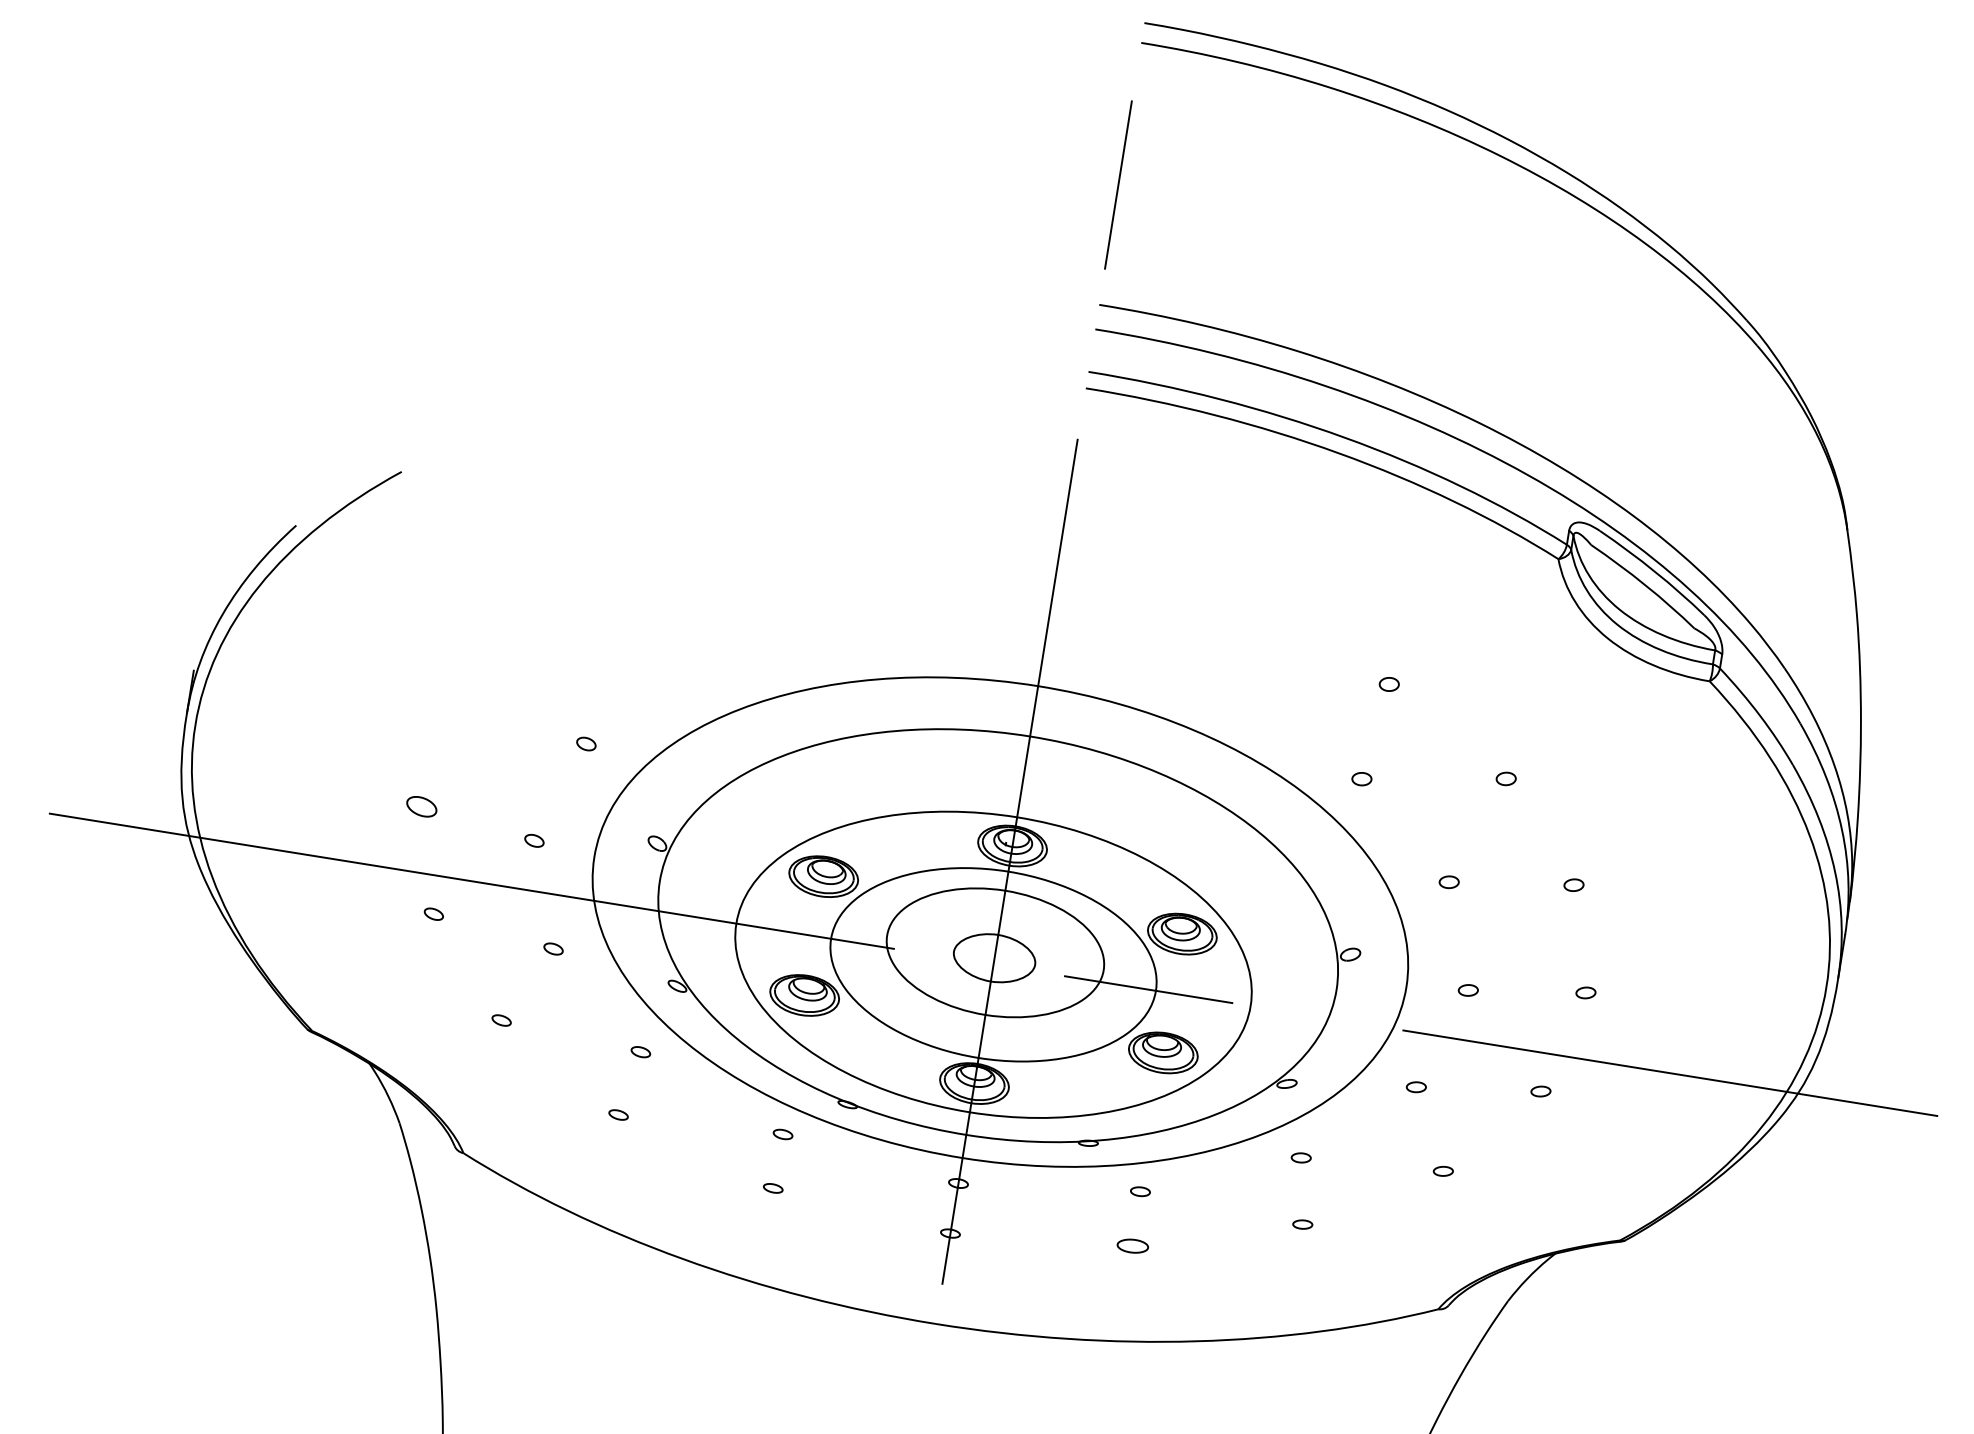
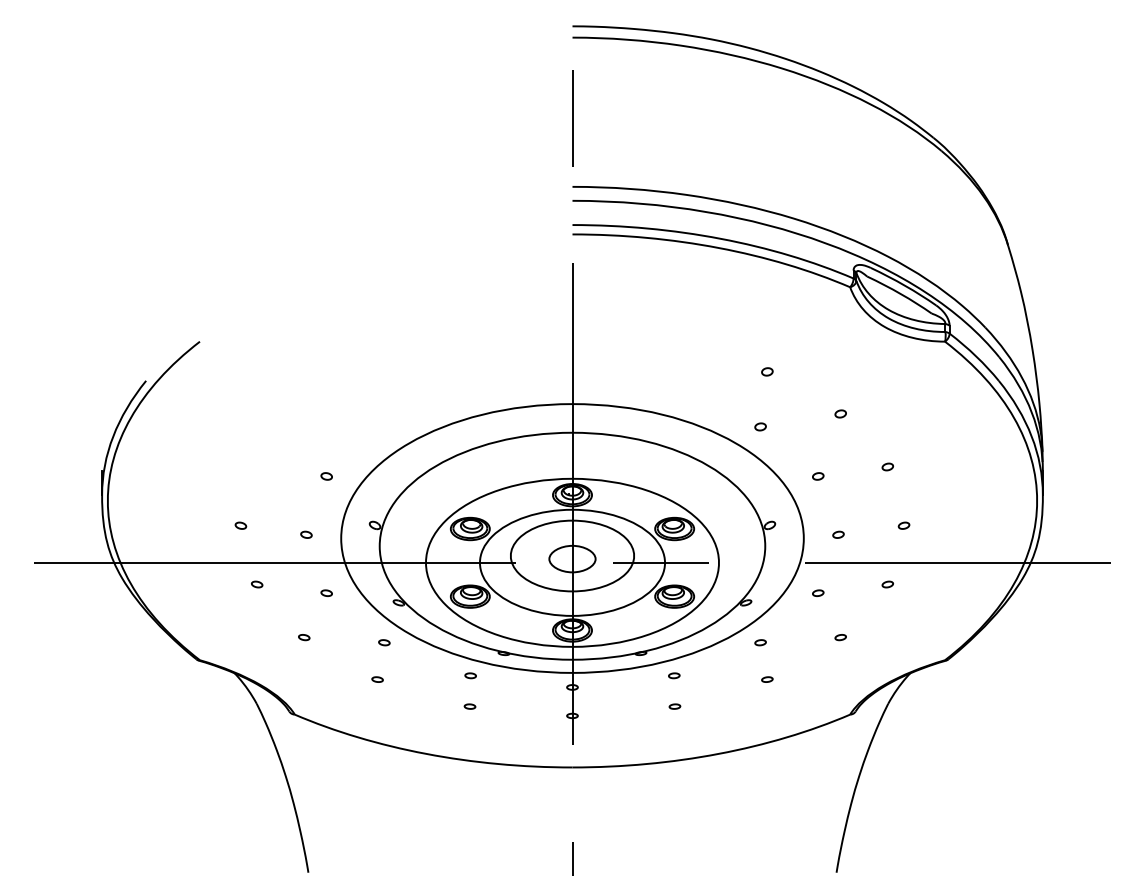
part: (421, 805) -> (240, 525), size x0.62
part: (1132, 1245) -> (674, 706), size x0.62

